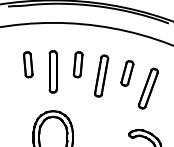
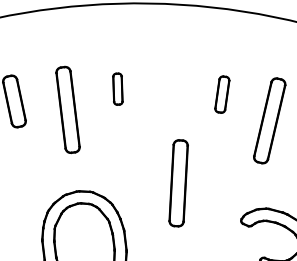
part: (77, 64) -> (116, 88), size x0.6
part: (127, 73) -> (222, 94), size x0.7
part: (101, 75) -> (178, 182), moved

